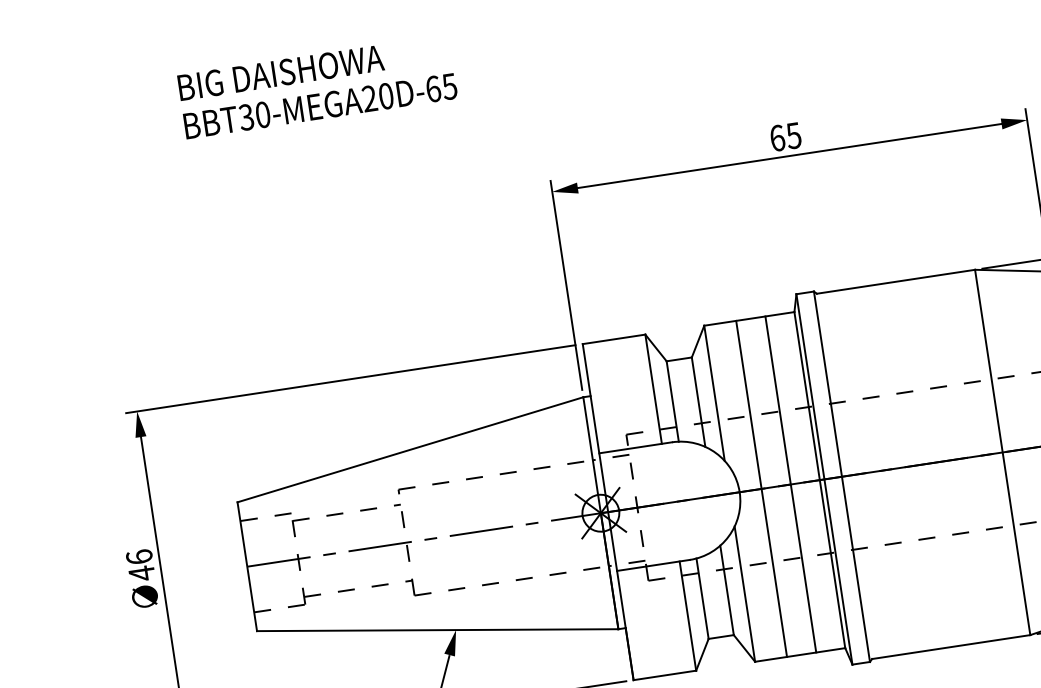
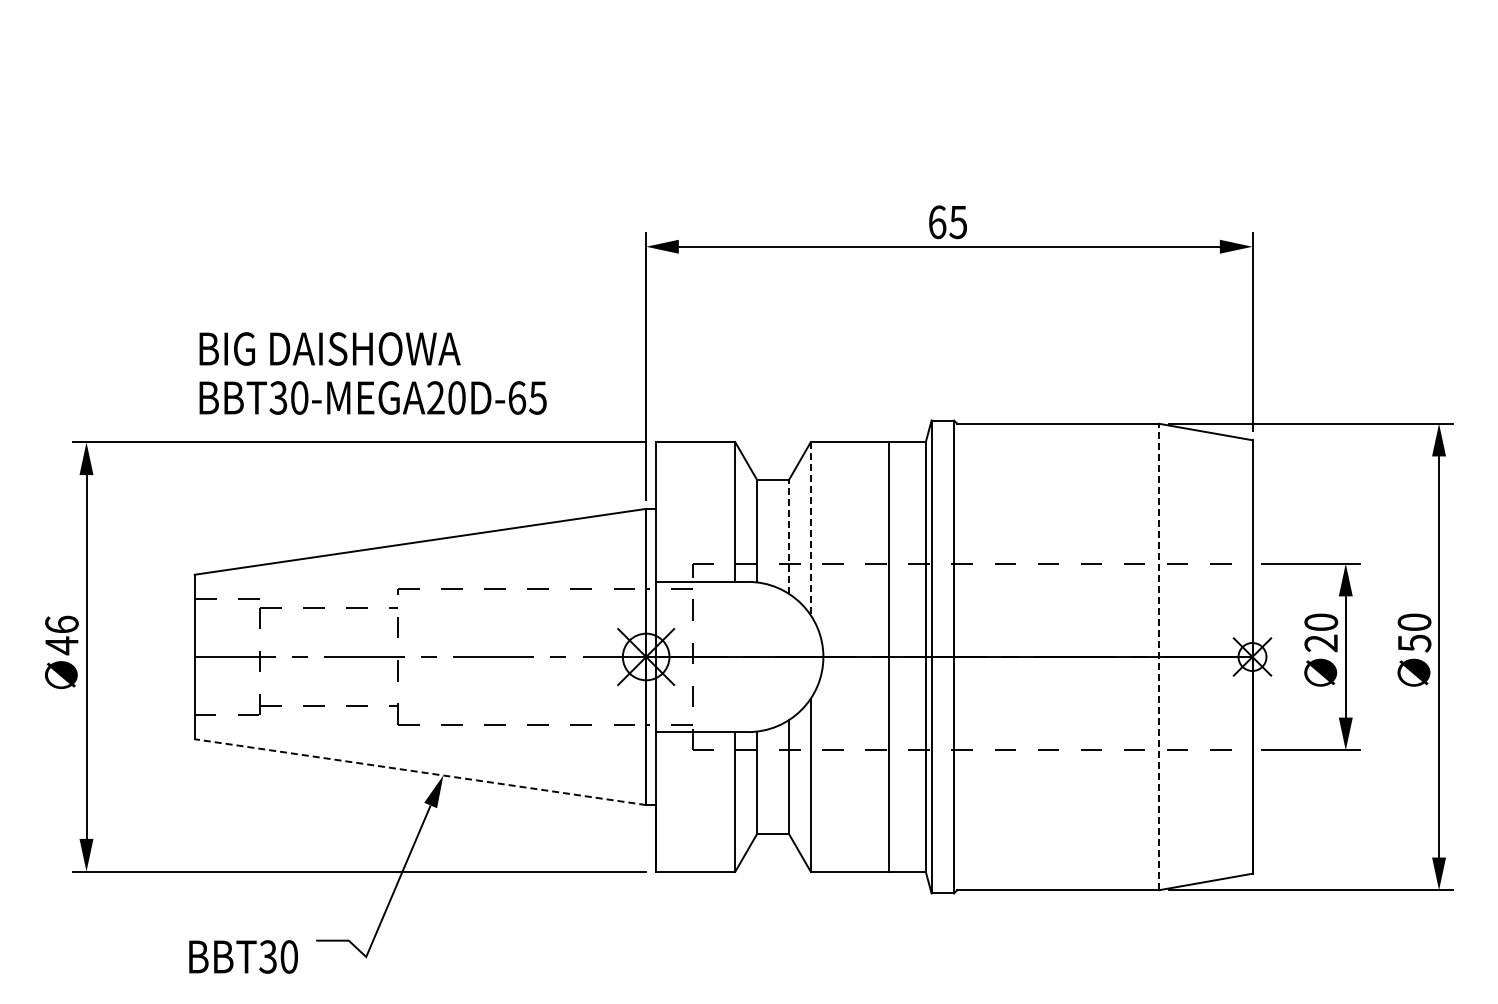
text: (317, 87) -> (372, 373), moved
line: (714, 393) -> (810, 529), solid -> dashed
line: (698, 401) -> (789, 536), solid -> dashed
line: (1002, 452) -> (1159, 656), solid -> dashed
line: (761, 488) -> (851, 656), removed
line: (437, 630) -> (419, 772), solid -> dashed

